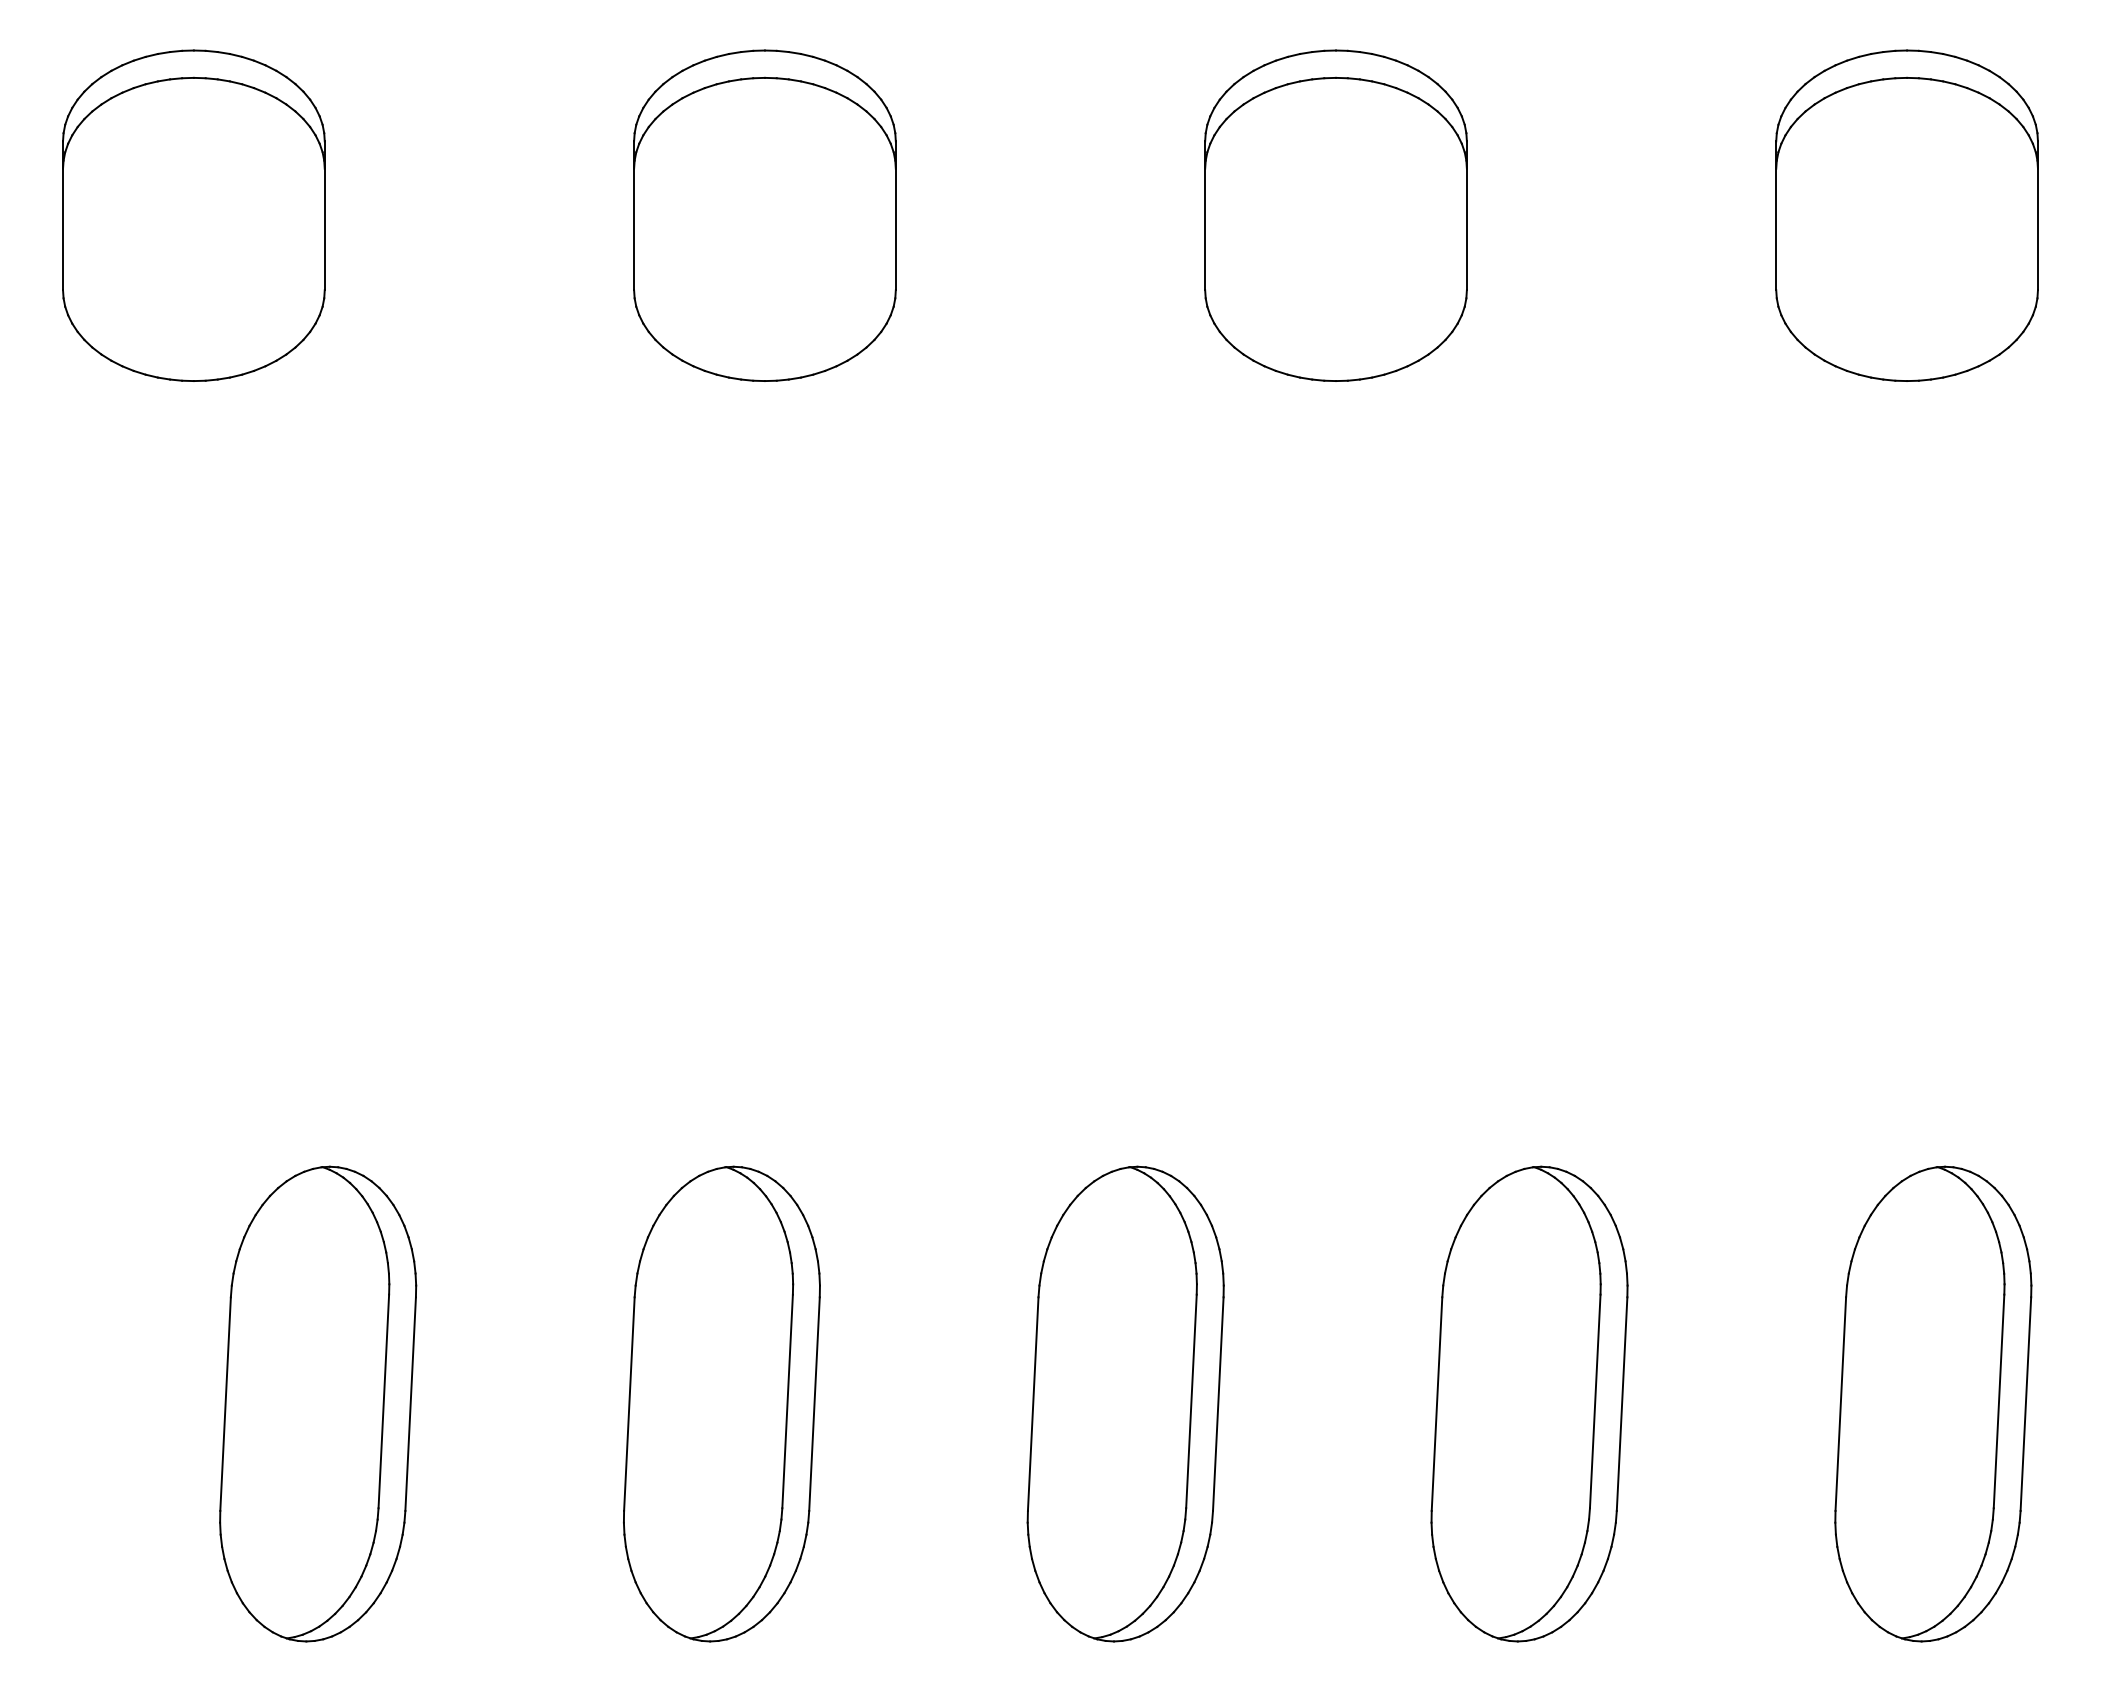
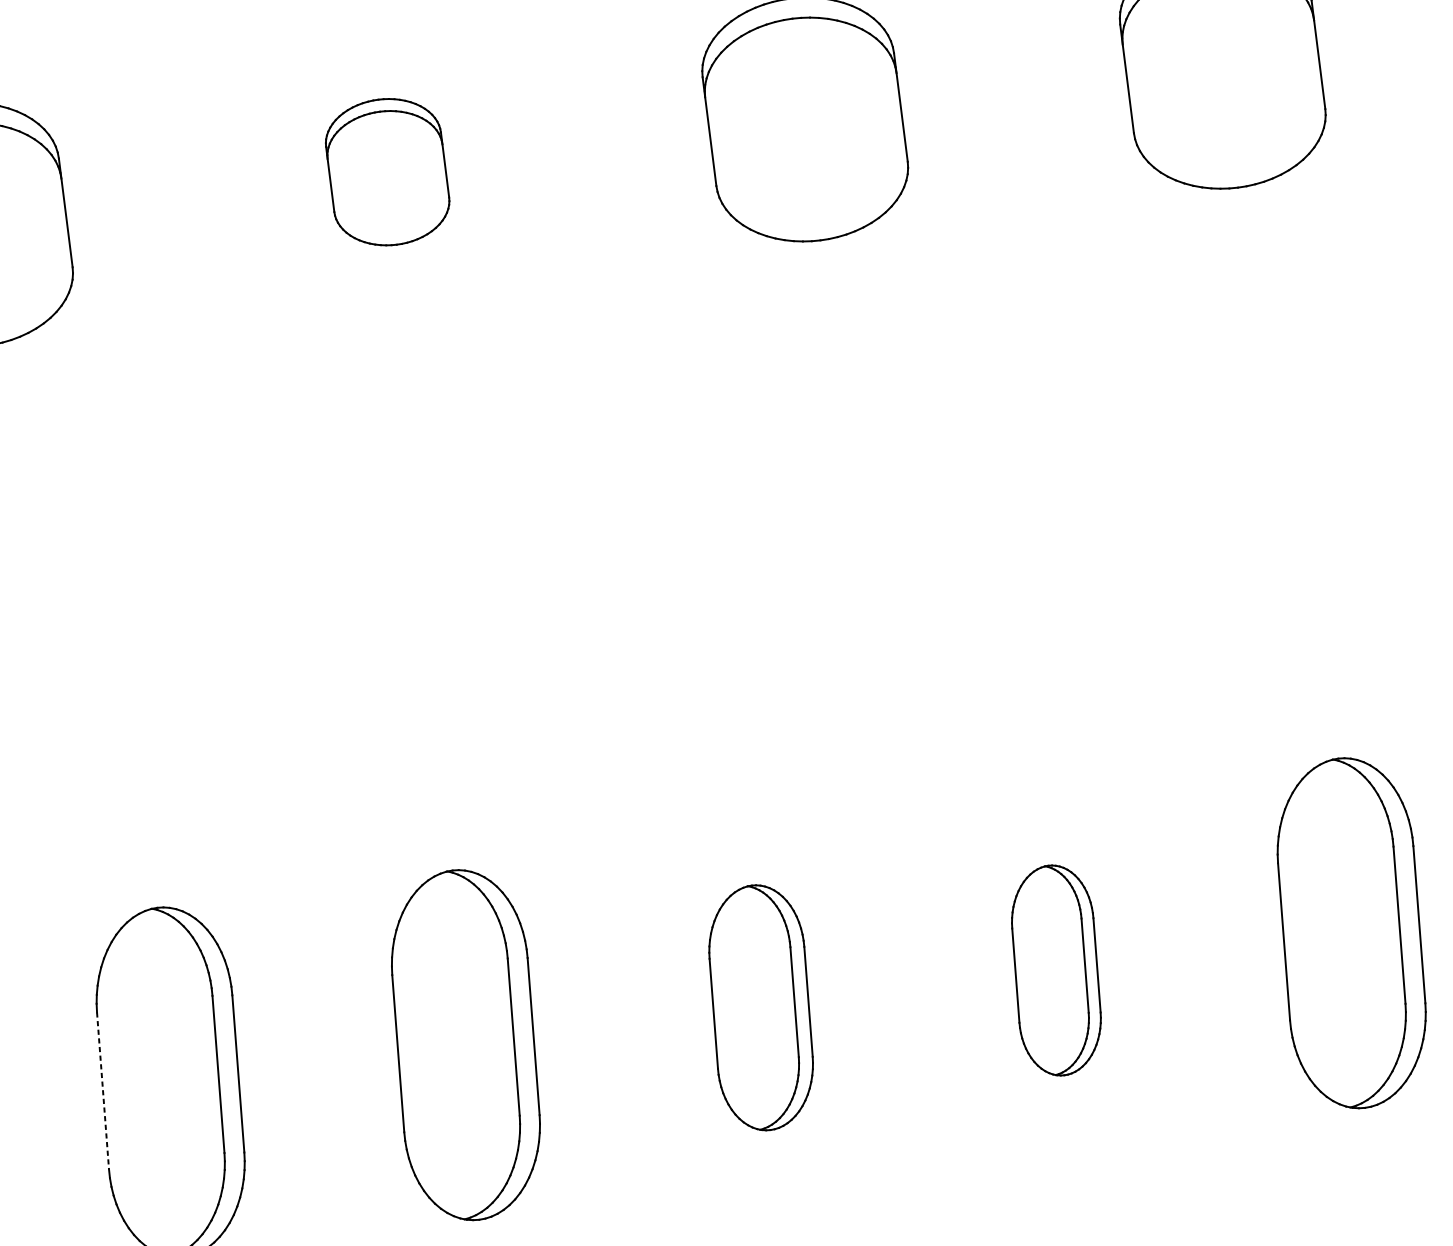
part: (764, 215) -> (387, 172), size x0.6
part: (1125, 1403) -> (760, 1007), size x0.7
part: (1529, 1403) -> (1056, 970), size x0.6
line: (225, 1404) -> (103, 1091), solid -> dashed

